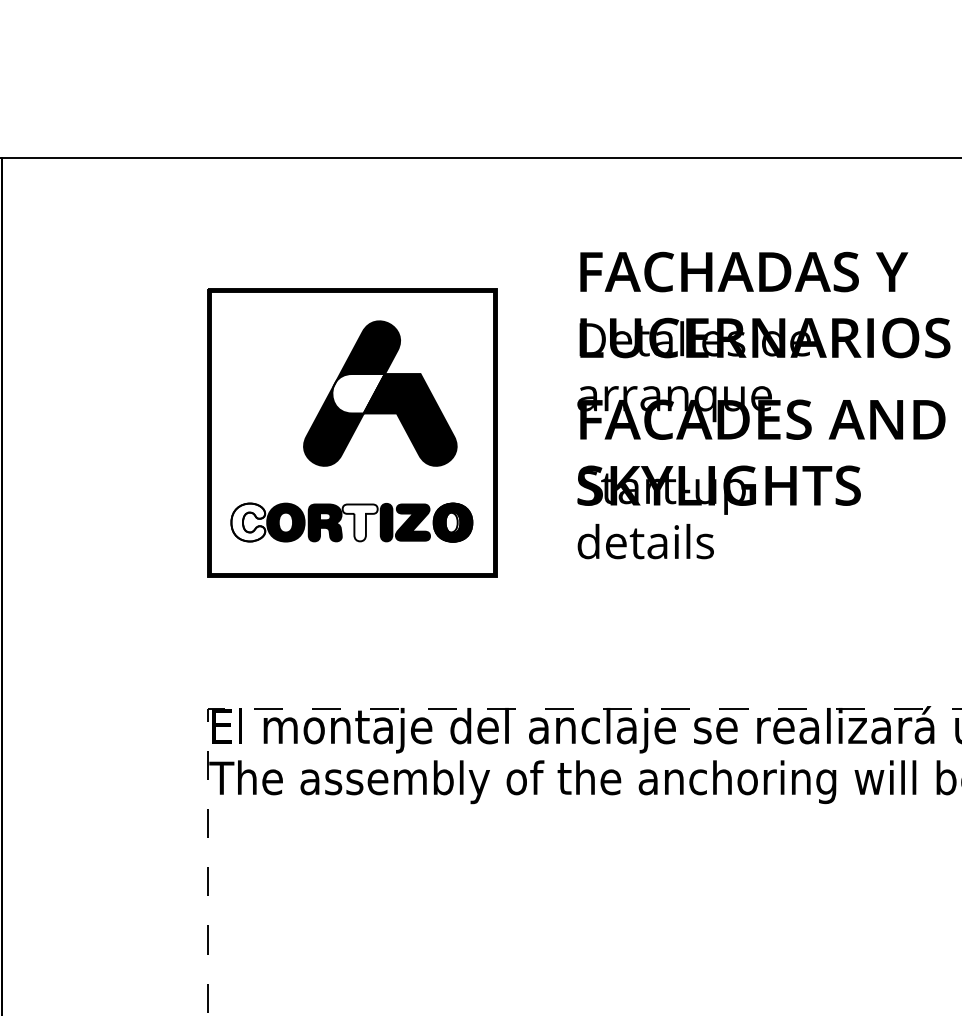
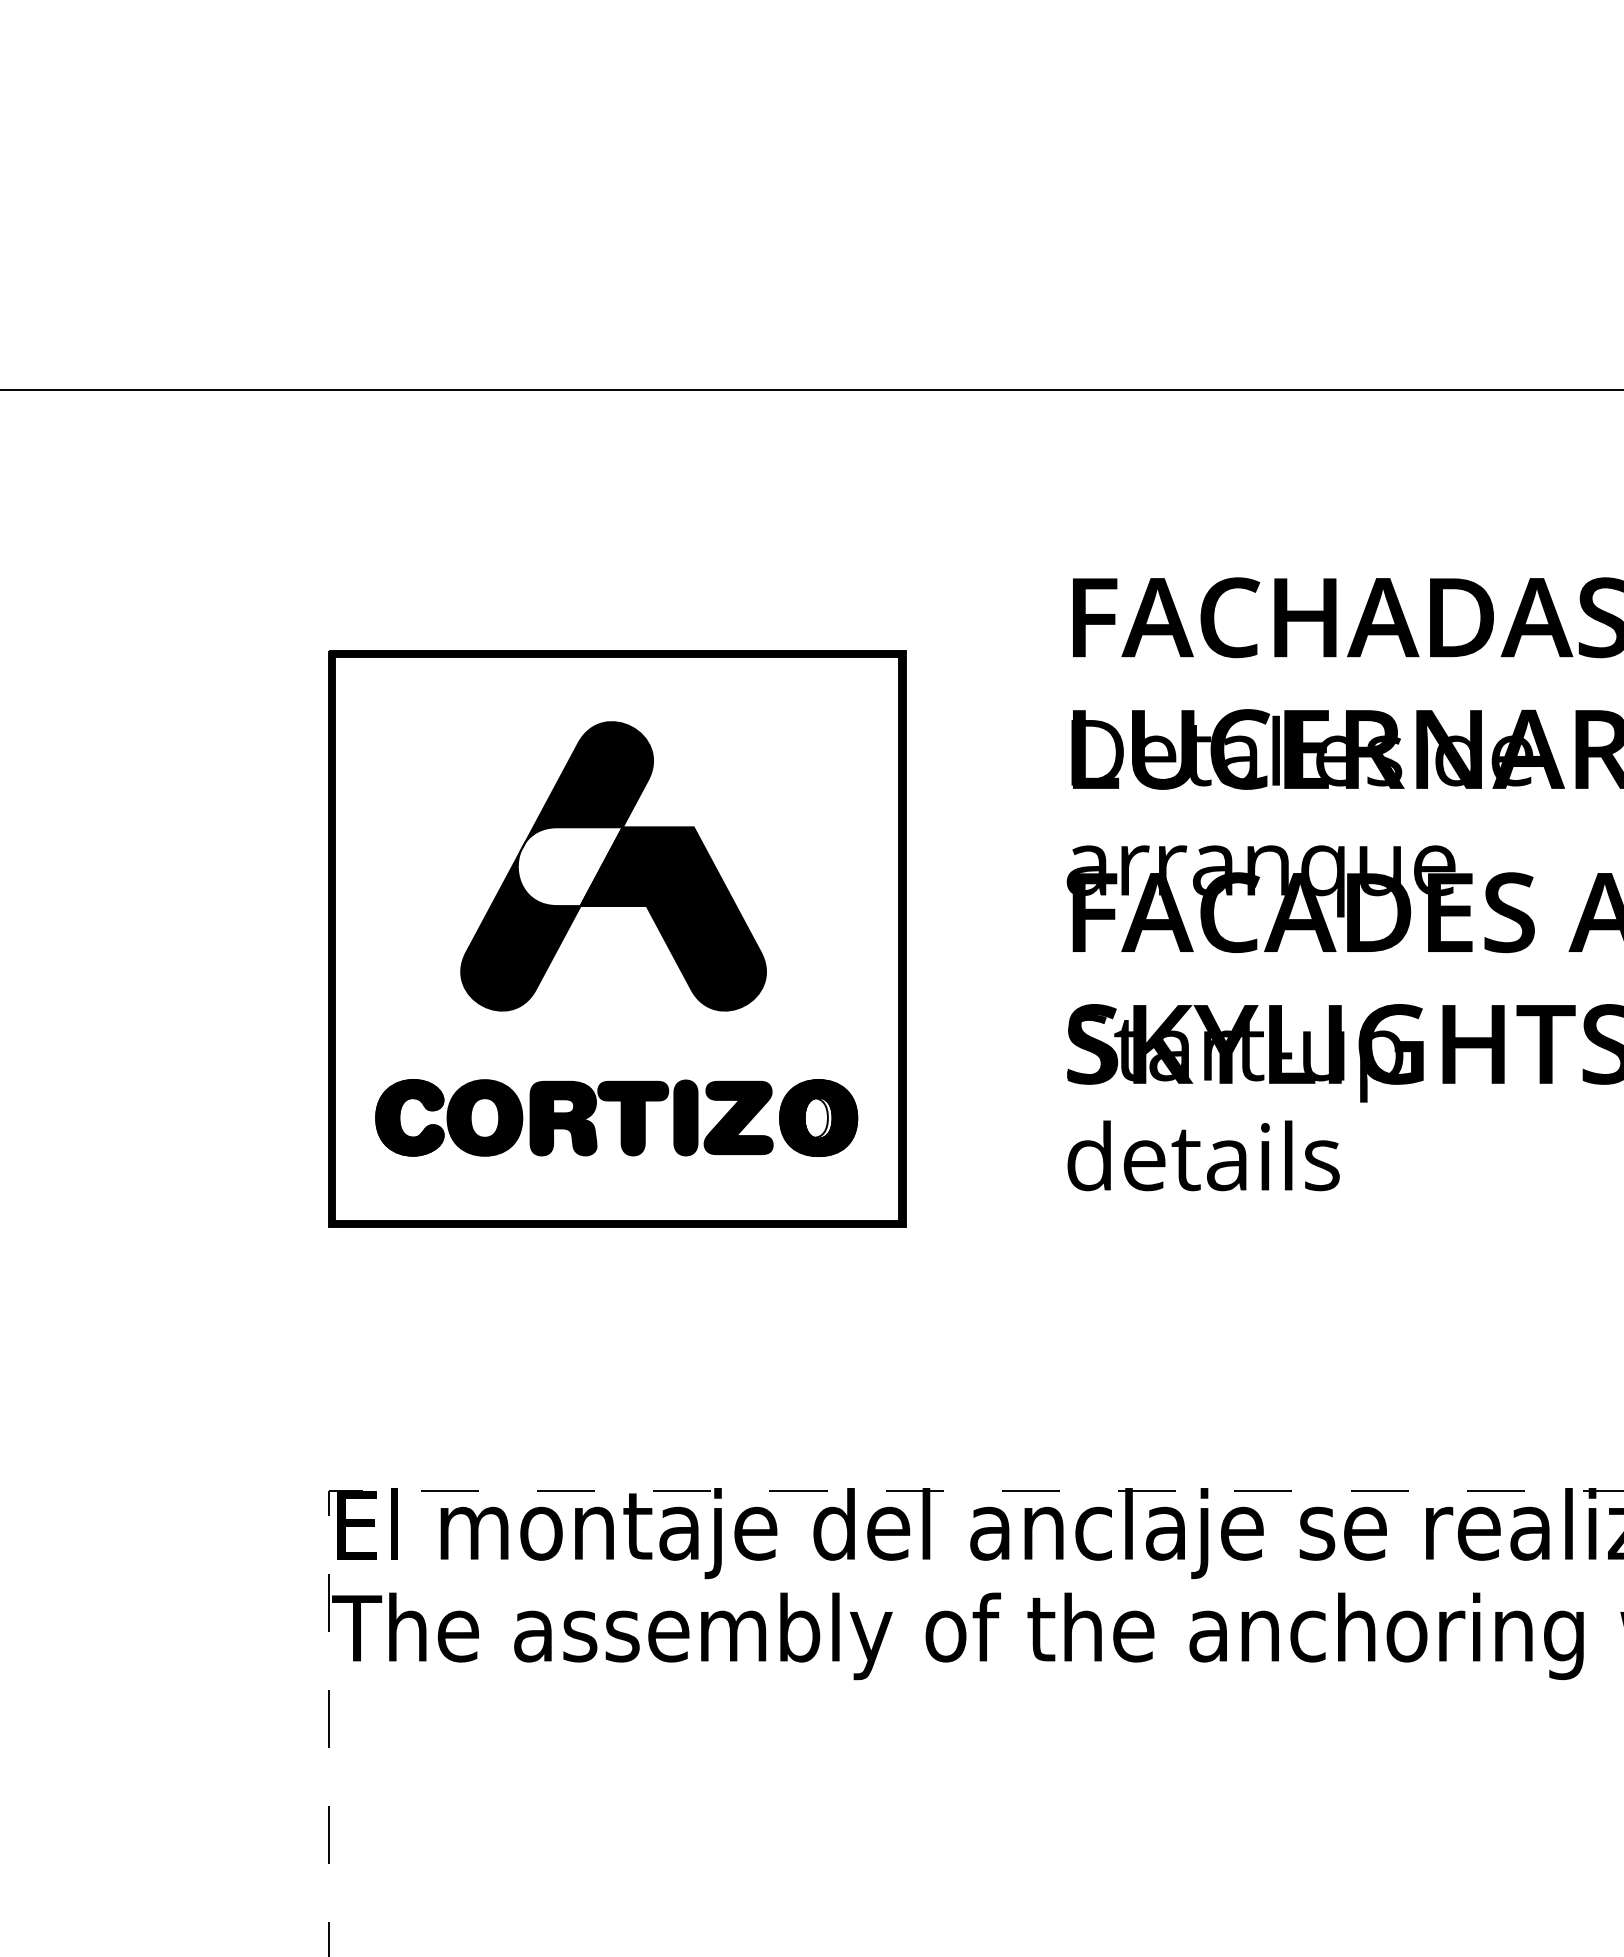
part: (380, 393) -> (613, 866), moved
fill: (248, 522) -> (410, 1117), added
fill: (359, 522) -> (631, 1117), added

